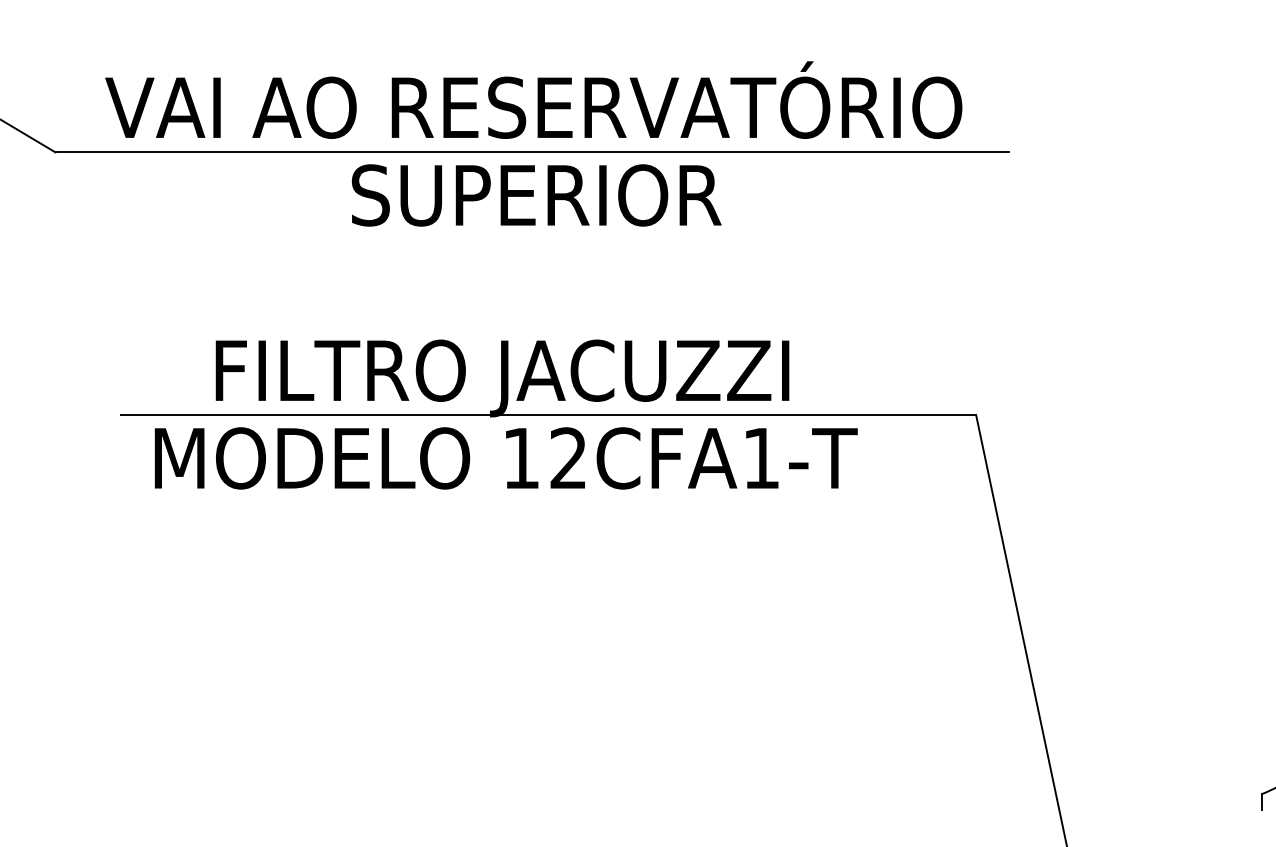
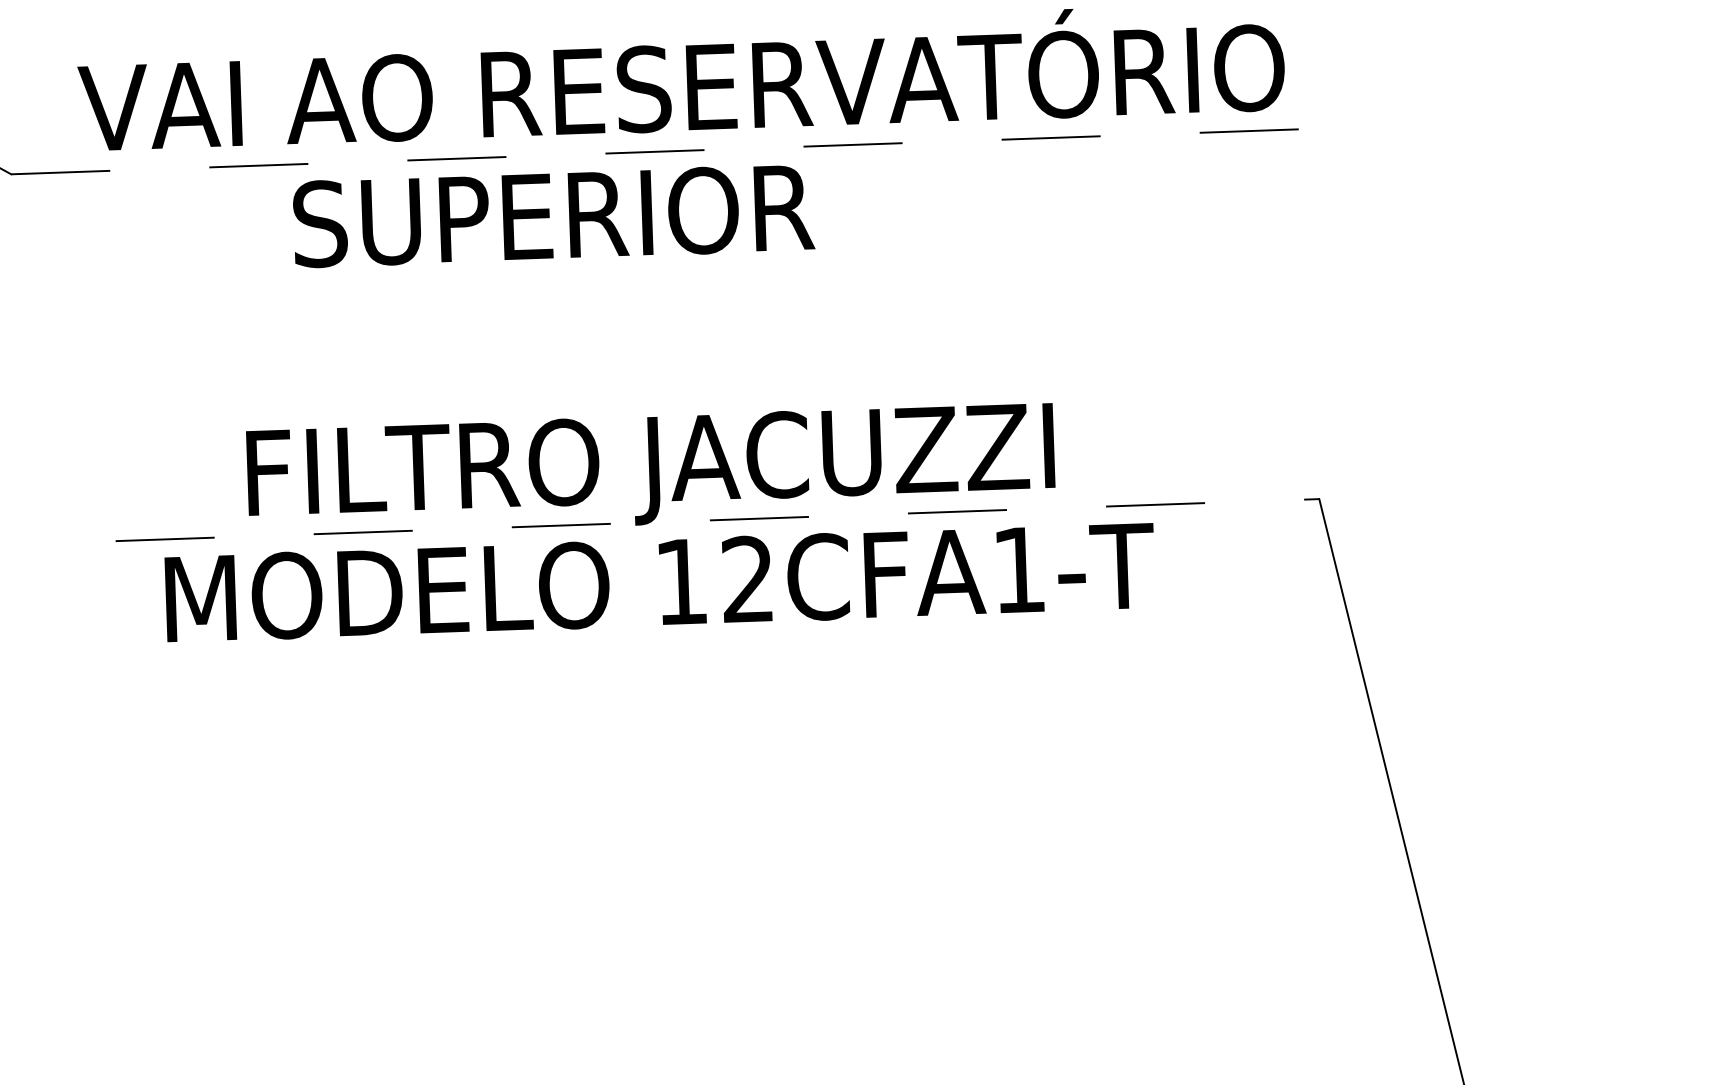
line: (532, 152) -> (682, 151), solid -> dashed
text: (536, 195) -> (553, 216), moved
line: (548, 415) -> (717, 520), solid -> dashed

